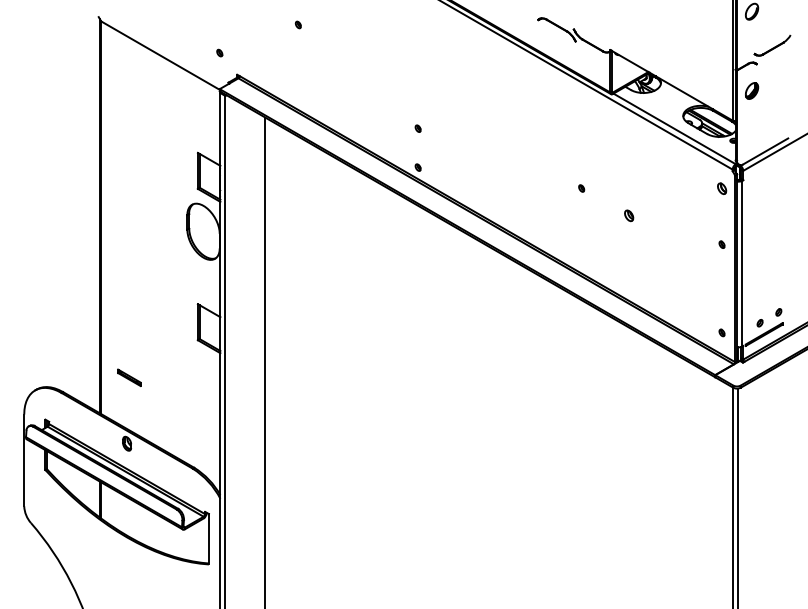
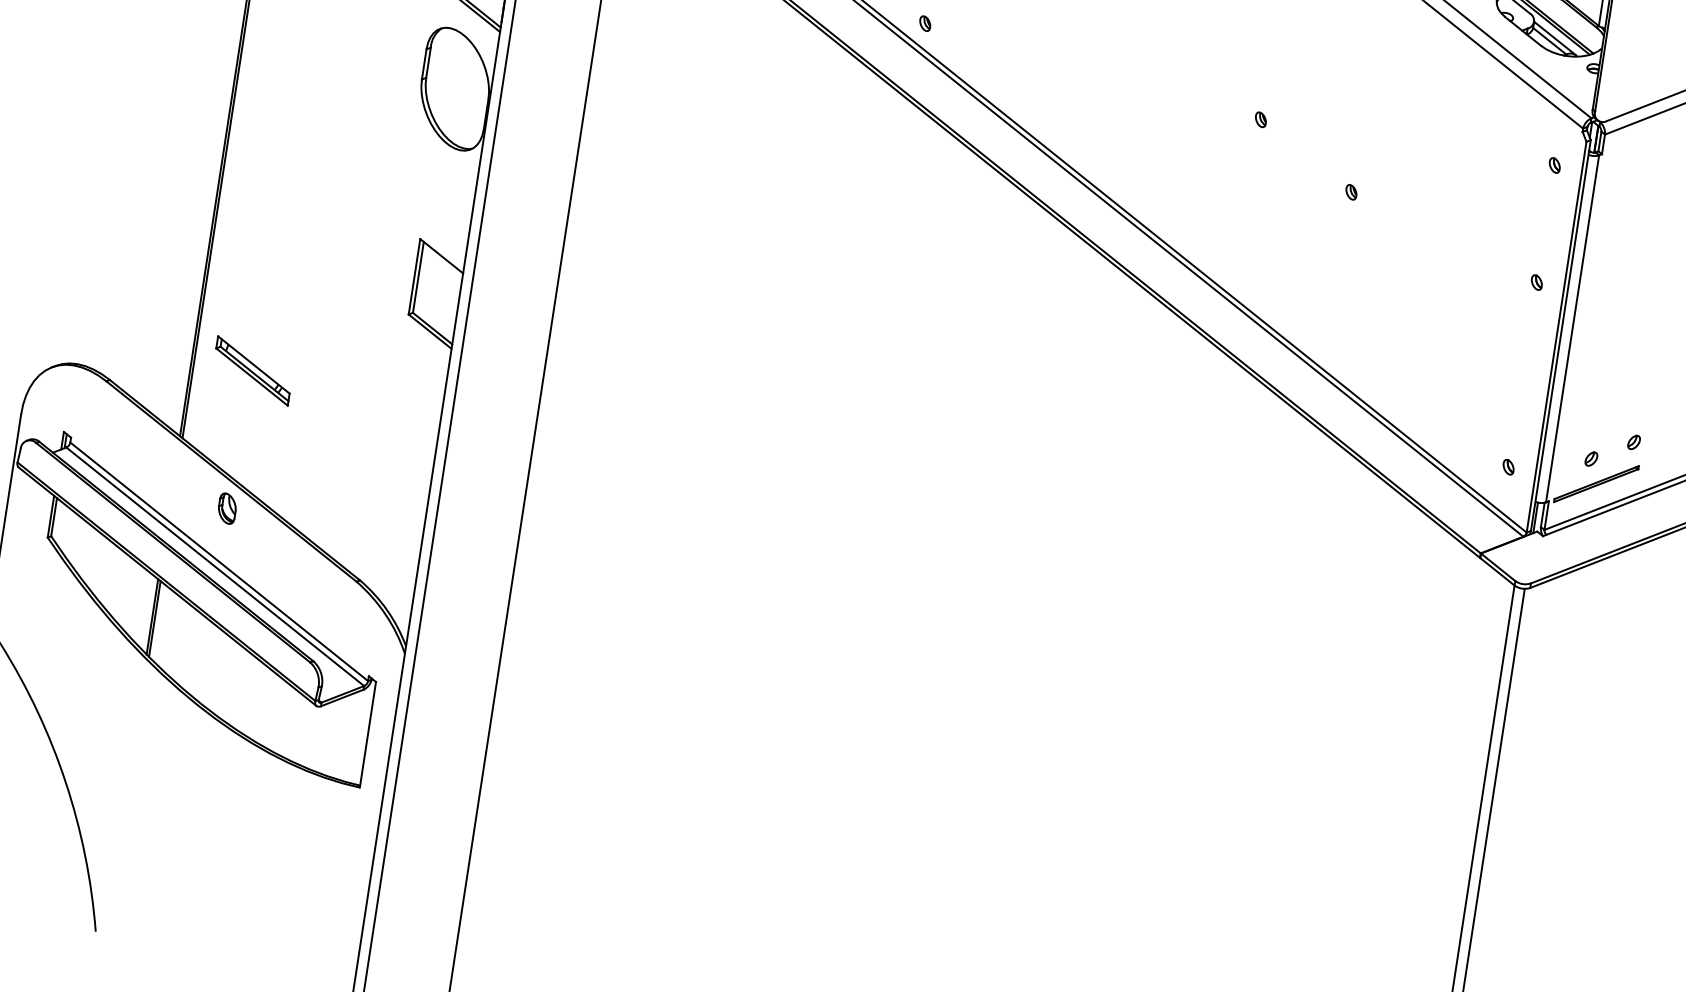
part: (721, 188) -> (1553, 164), size x0.62
part: (628, 215) -> (1350, 191), size x0.62
part: (129, 377) -> (253, 370), size x1.67

